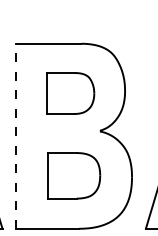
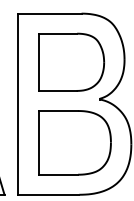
part: (70, 93) -> (71, 62), size x1.43
line: (16, 136) -> (18, 104), dashed -> solid
part: (74, 175) -> (75, 142), size x1.43

